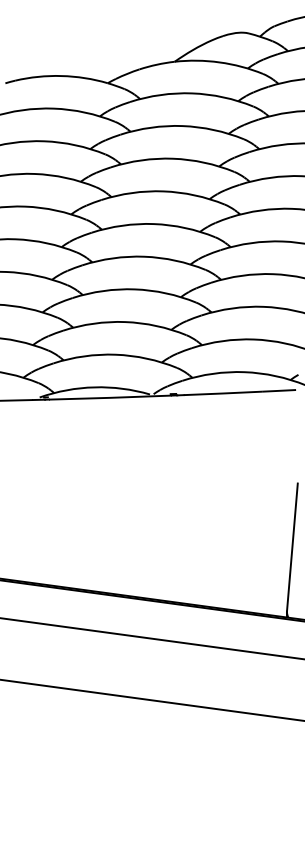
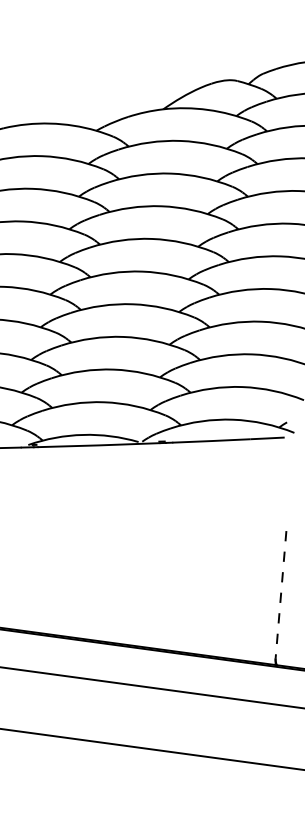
line: (292, 547) -> (281, 595), solid -> dashed

